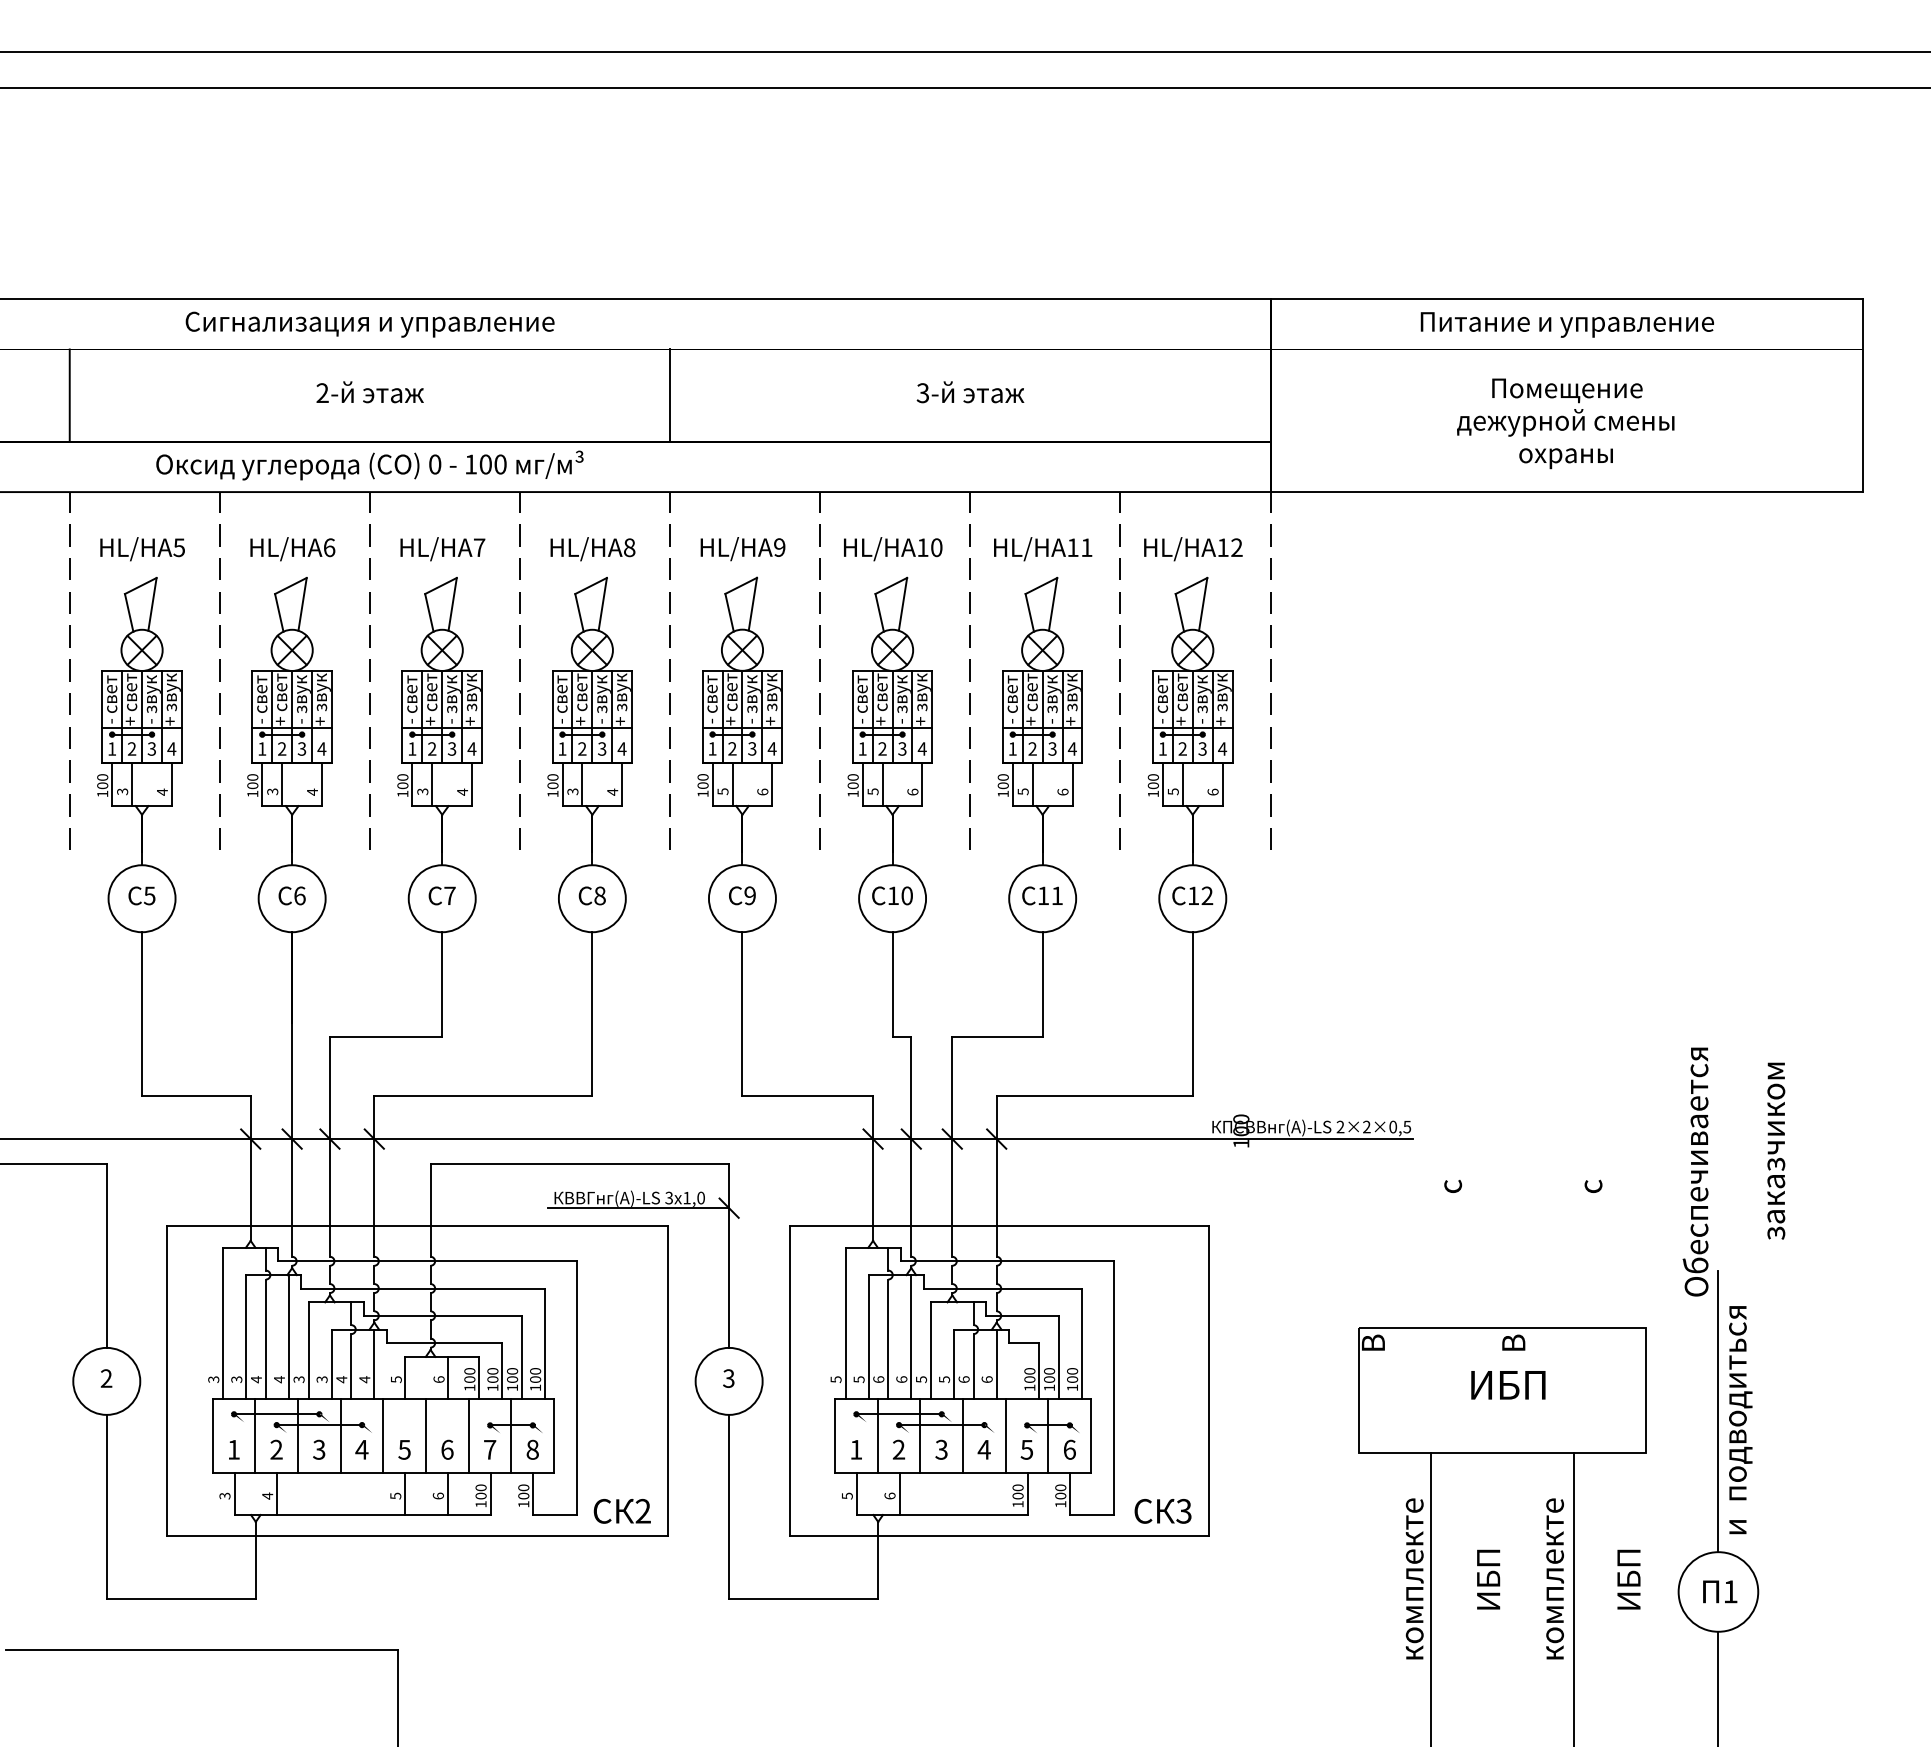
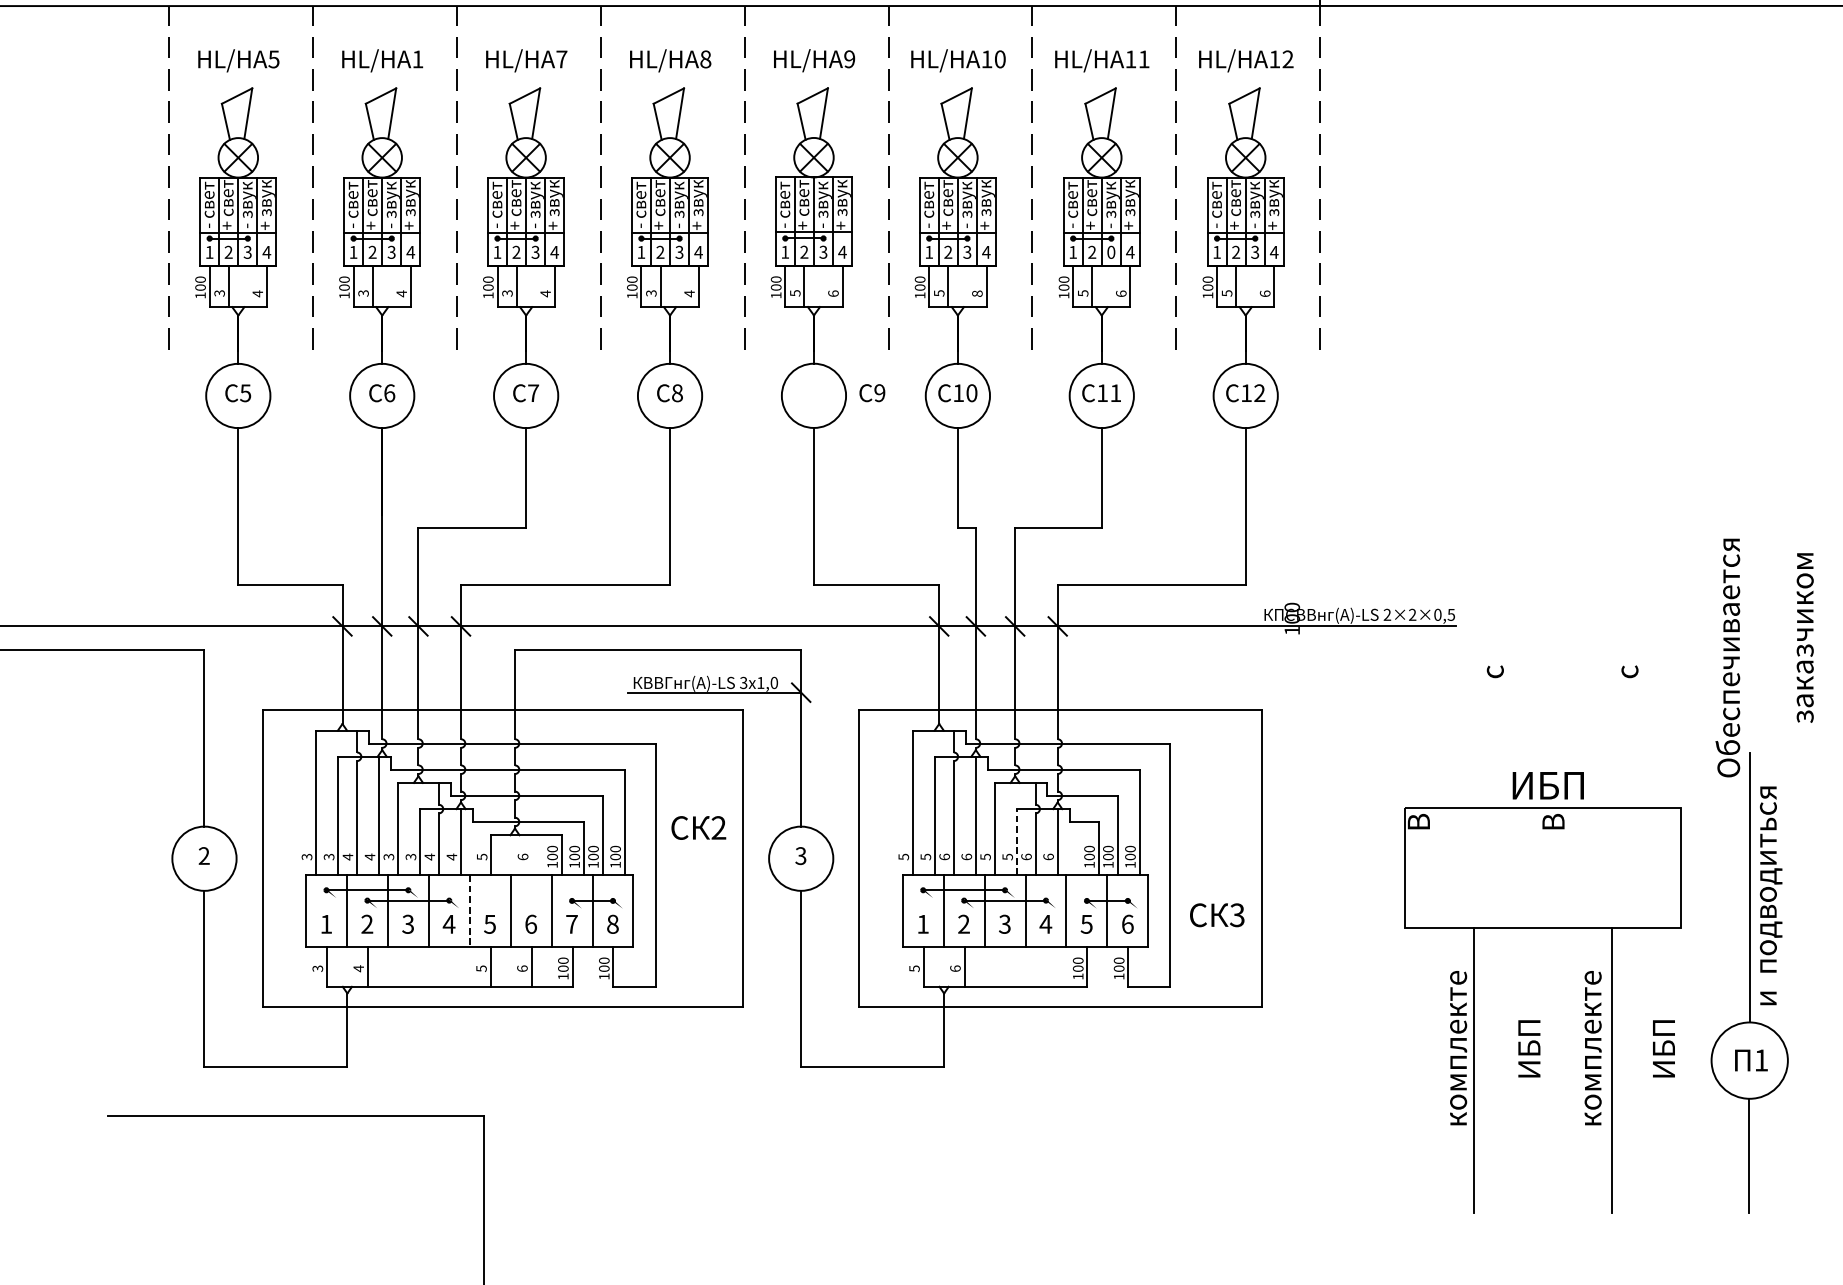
text: (329, 547) -> (418, 59), HL/HA6 -> HL/HA1
text: (1052, 748) -> (1111, 251), 3 -> 0
text: (912, 791) -> (977, 293), 6 -> 8
text: (742, 895) -> (872, 392), moved
line: (954, 1363) -> (1017, 841), solid -> dashed
line: (447, 1377) -> (531, 854), removed
text: (1508, 1385) -> (1548, 785), moved
line: (383, 1436) -> (469, 911), solid -> dashed
text: (621, 1511) -> (697, 828), moved
text: (1162, 1511) -> (1216, 915), moved

